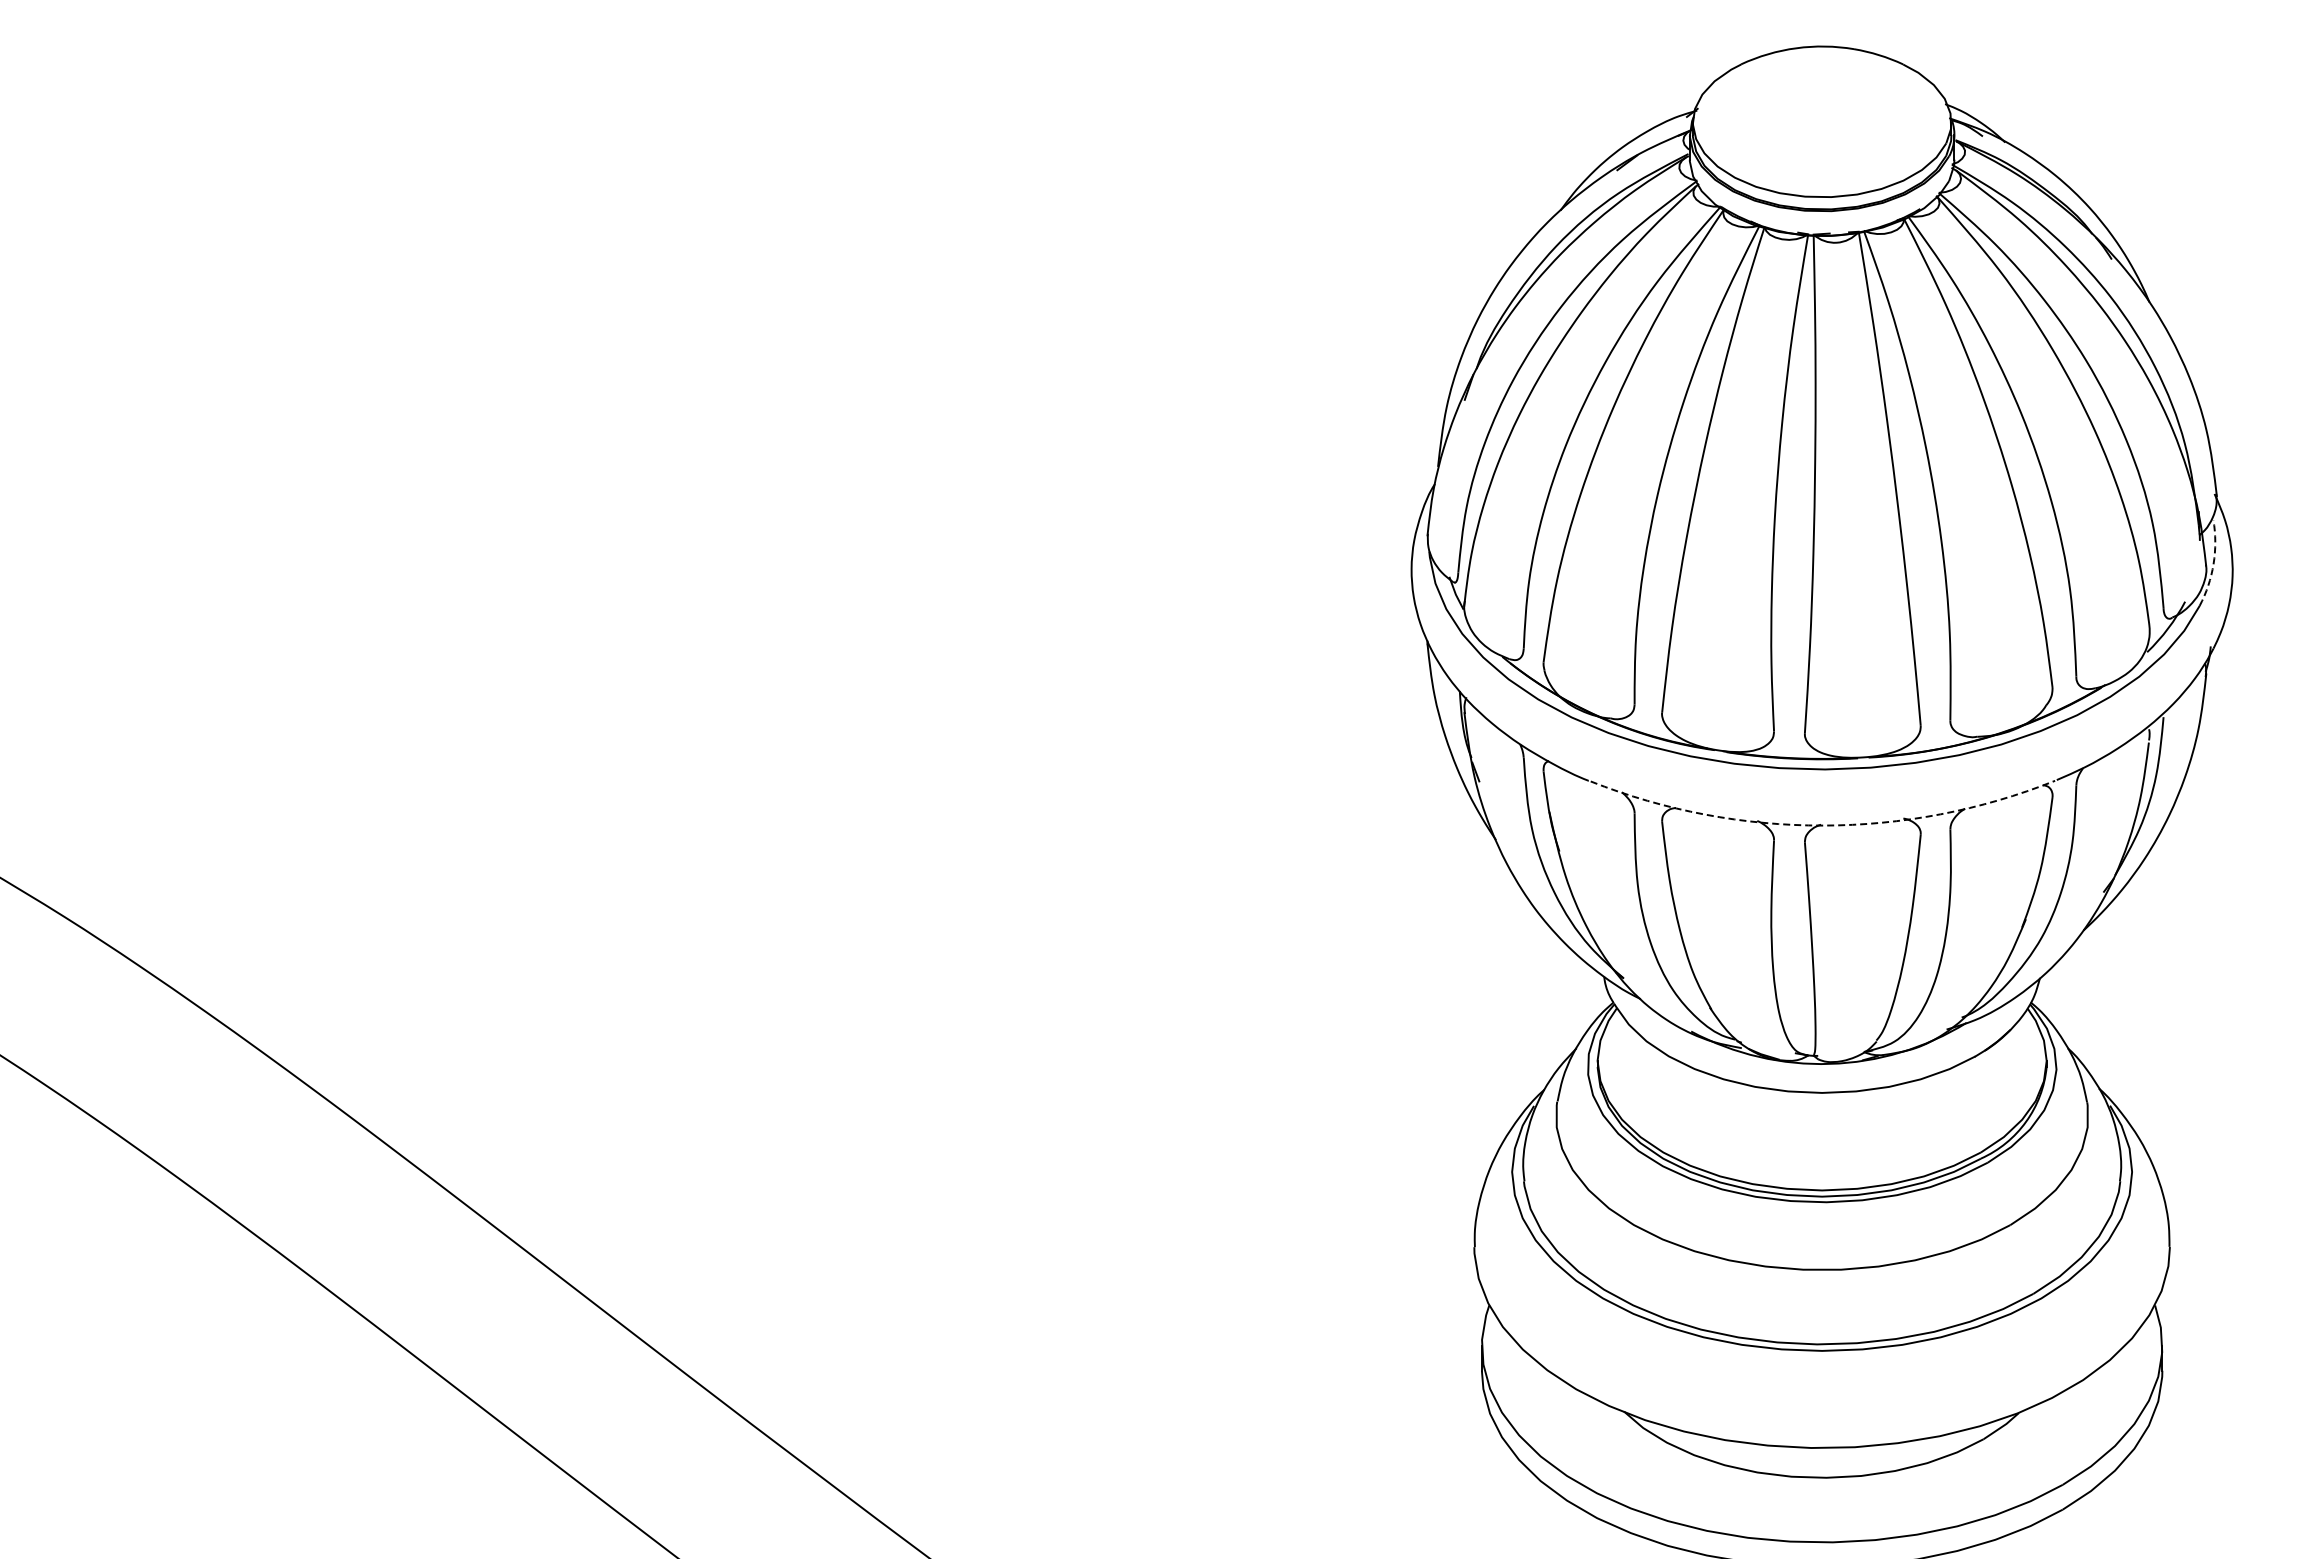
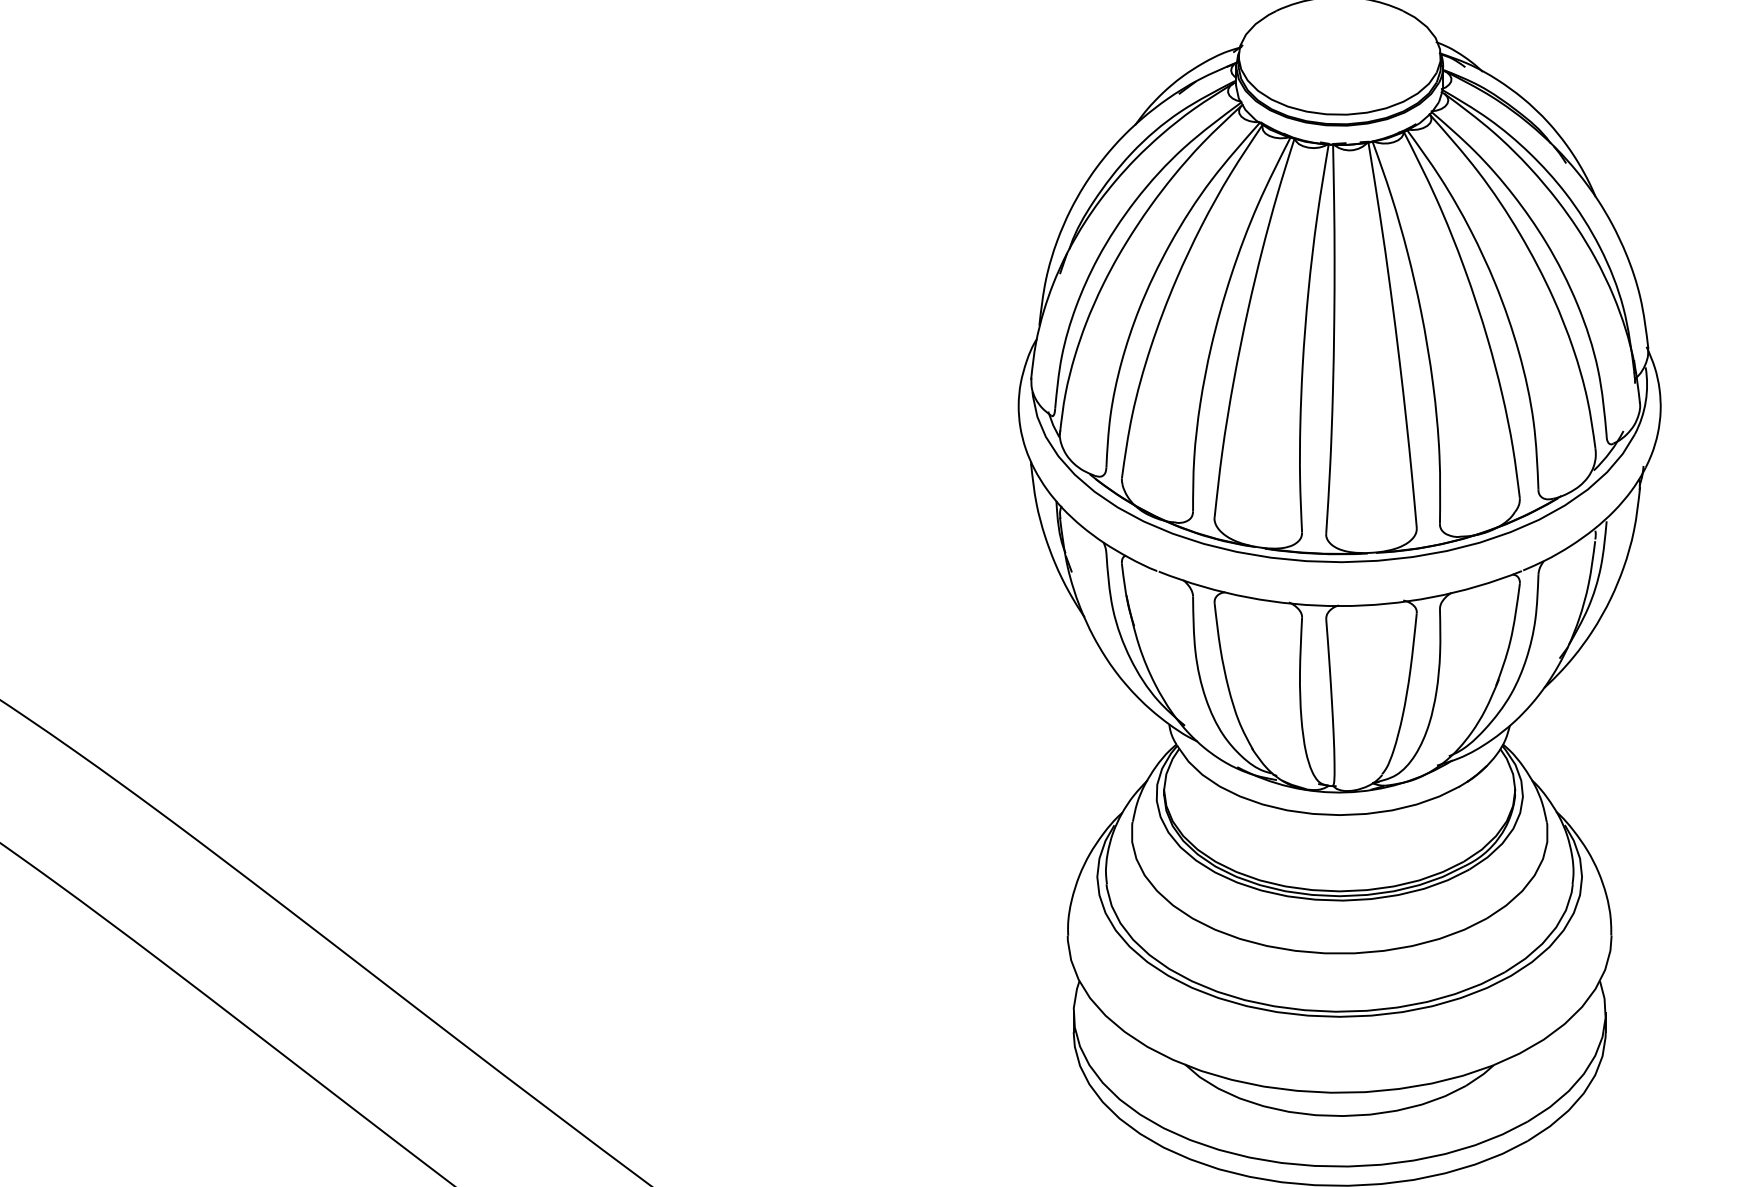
arc: (2213, 564) -> (1645, 401), dashed -> solid
arc: (1822, 825) -> (1339, 606), dashed -> solid

